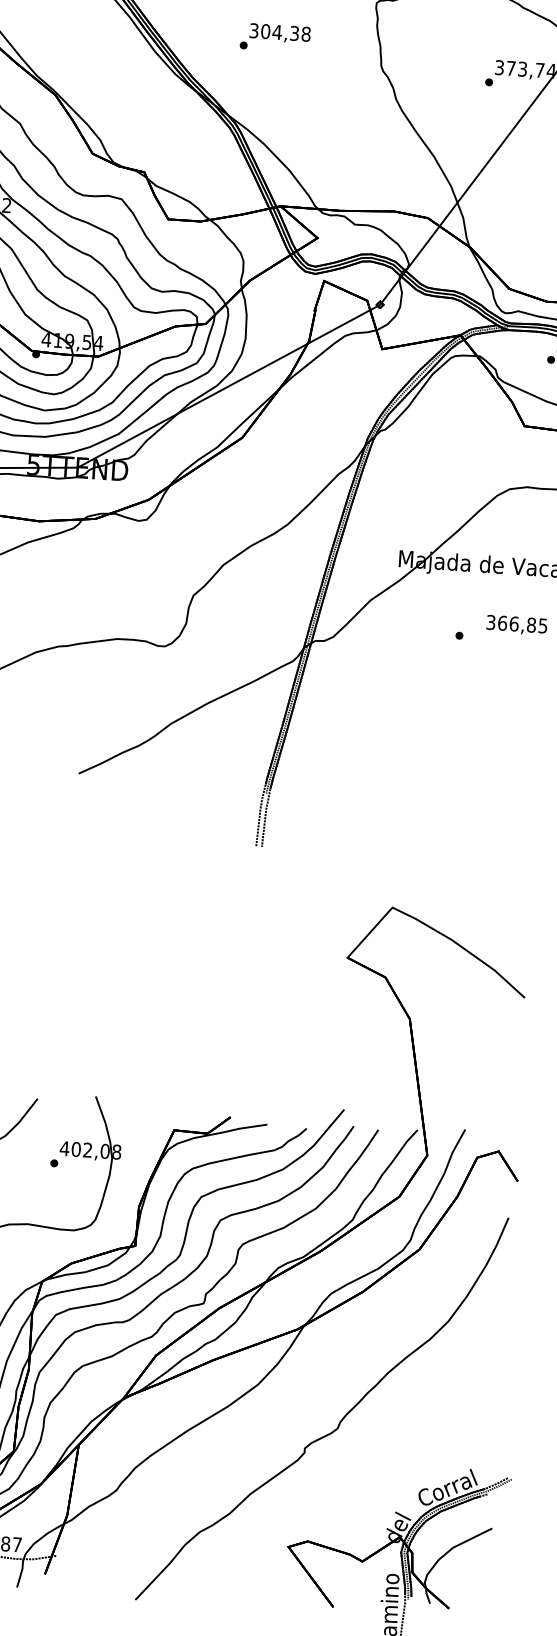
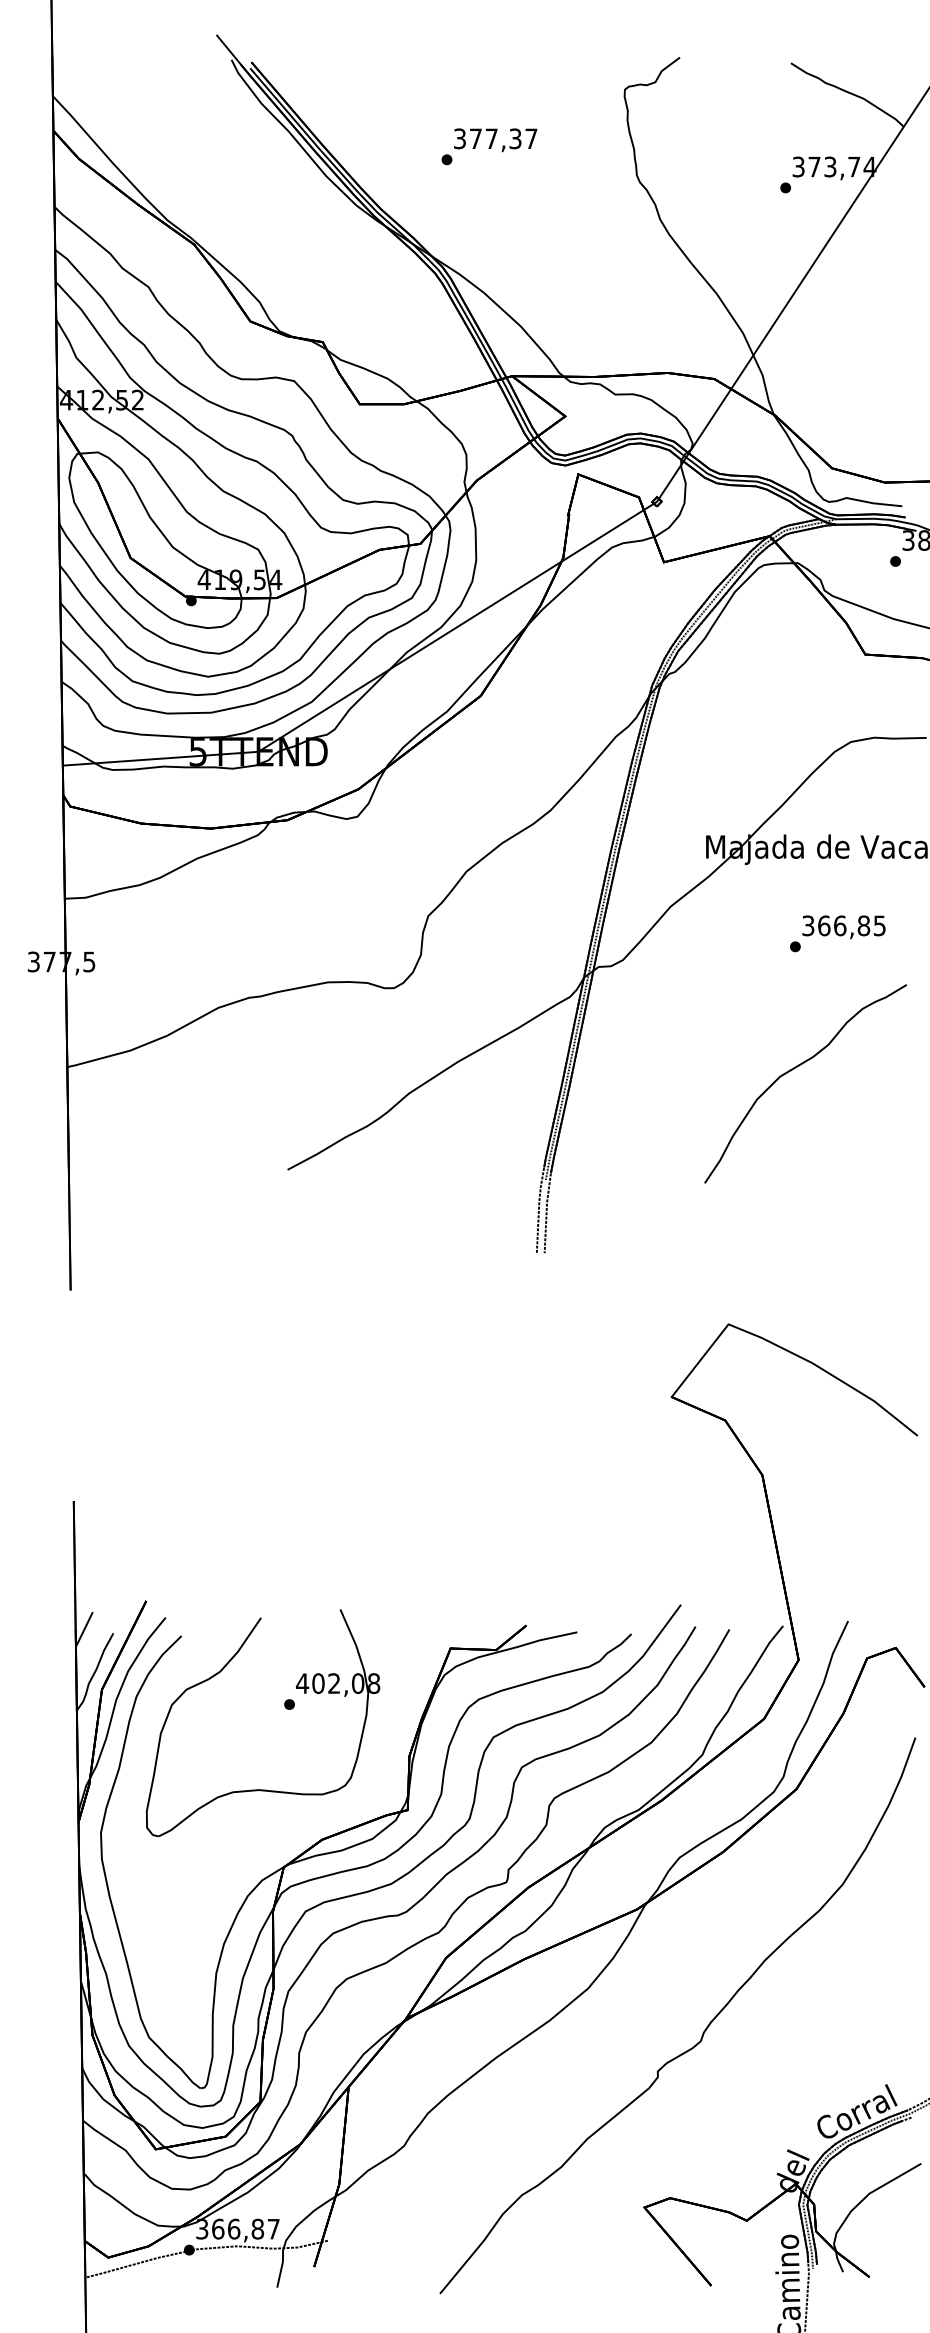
text: (285, 32) -> (503, 138), 304,38 -> 377,37
text: (516, 625) -> (843, 927), moved
part: (452, 725) -> (794, 1069), added

